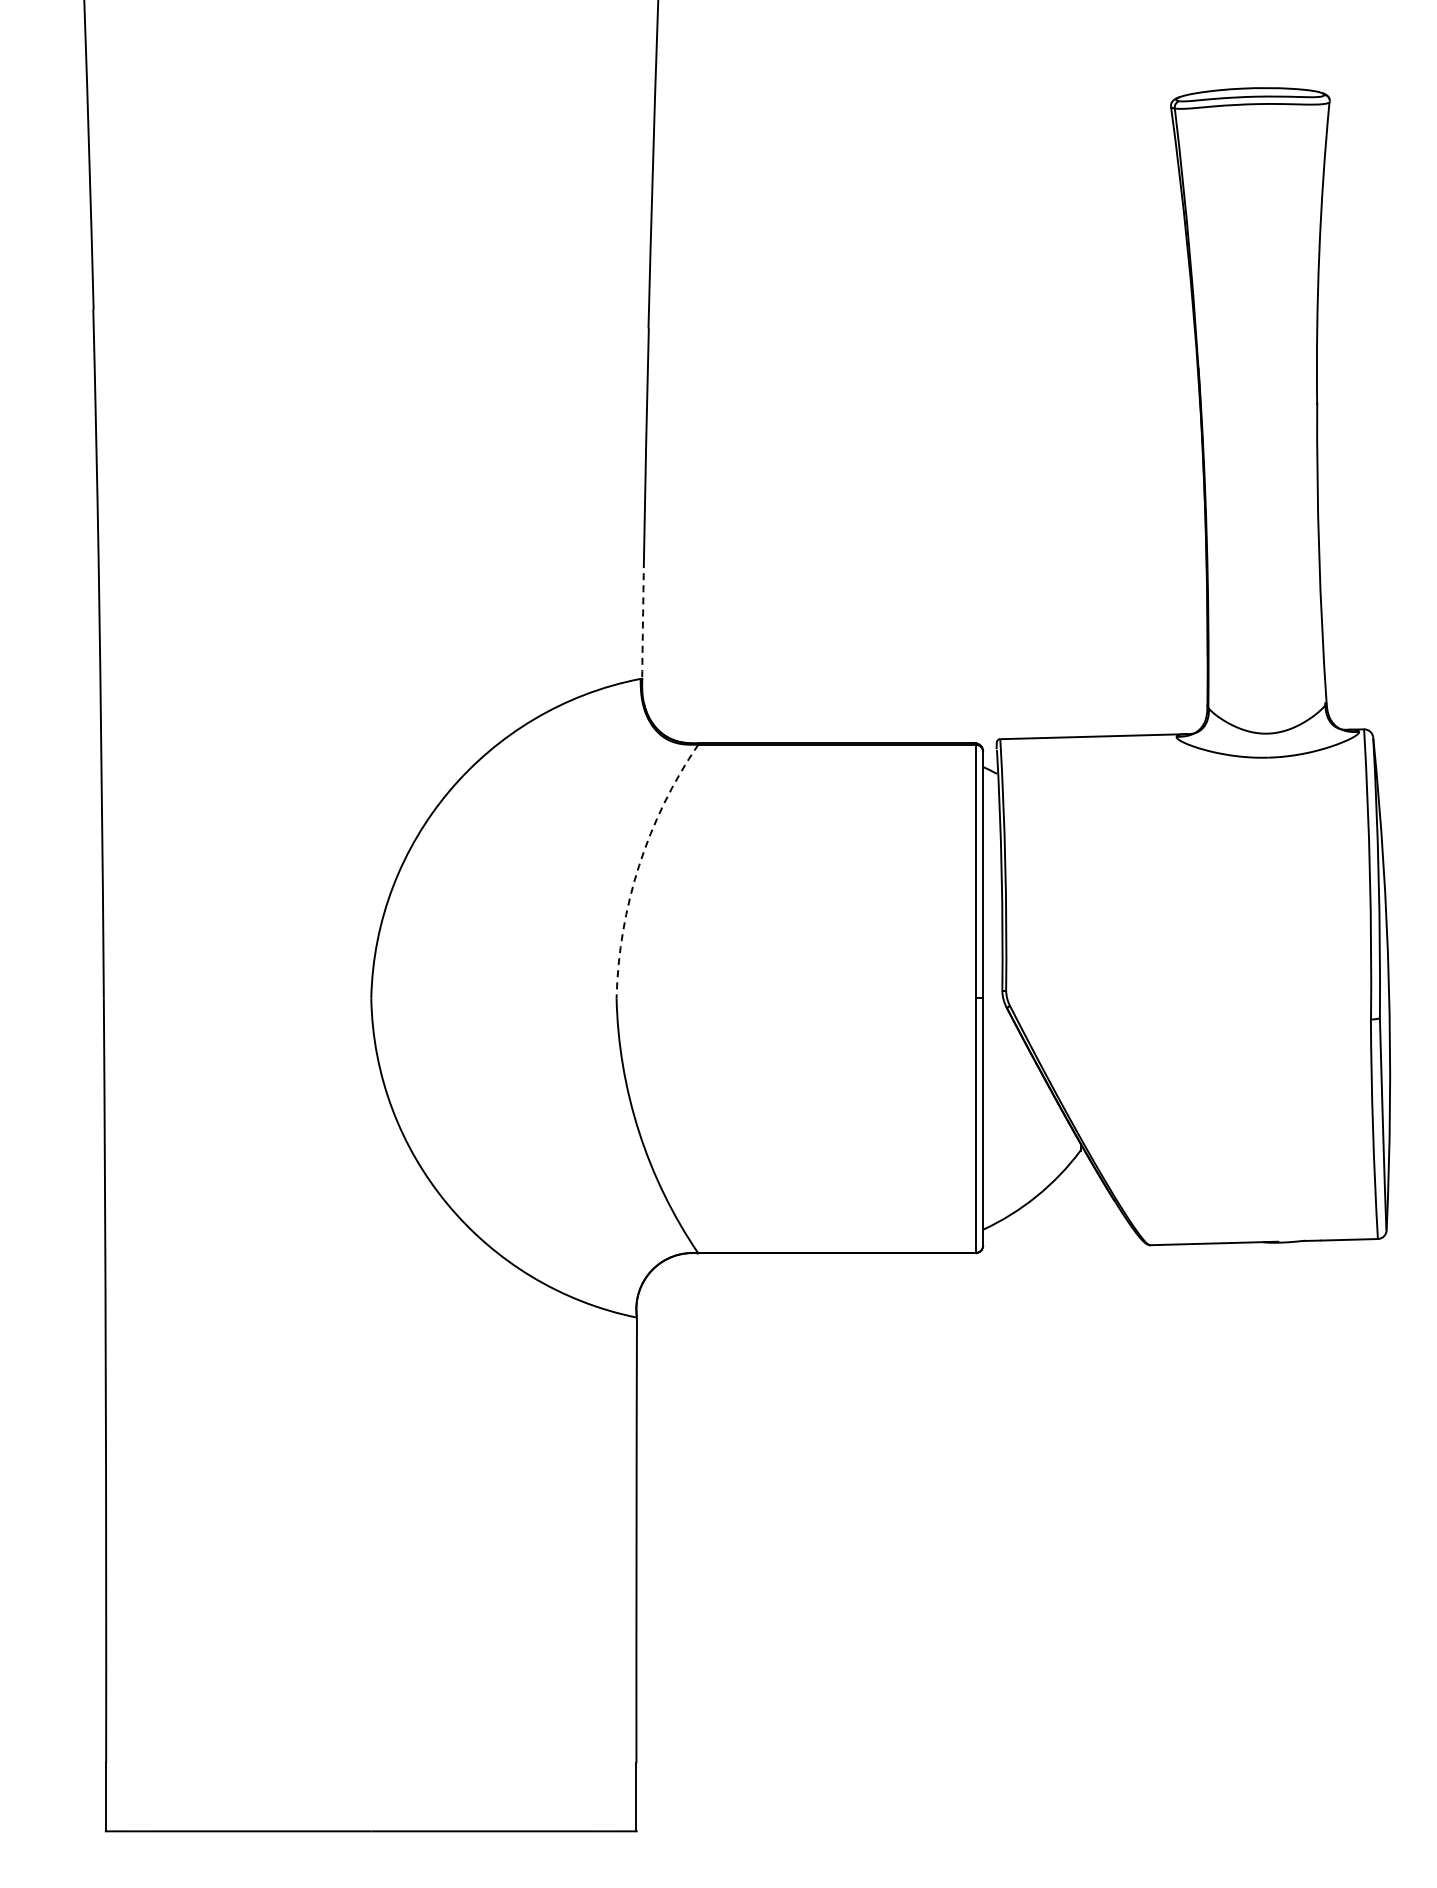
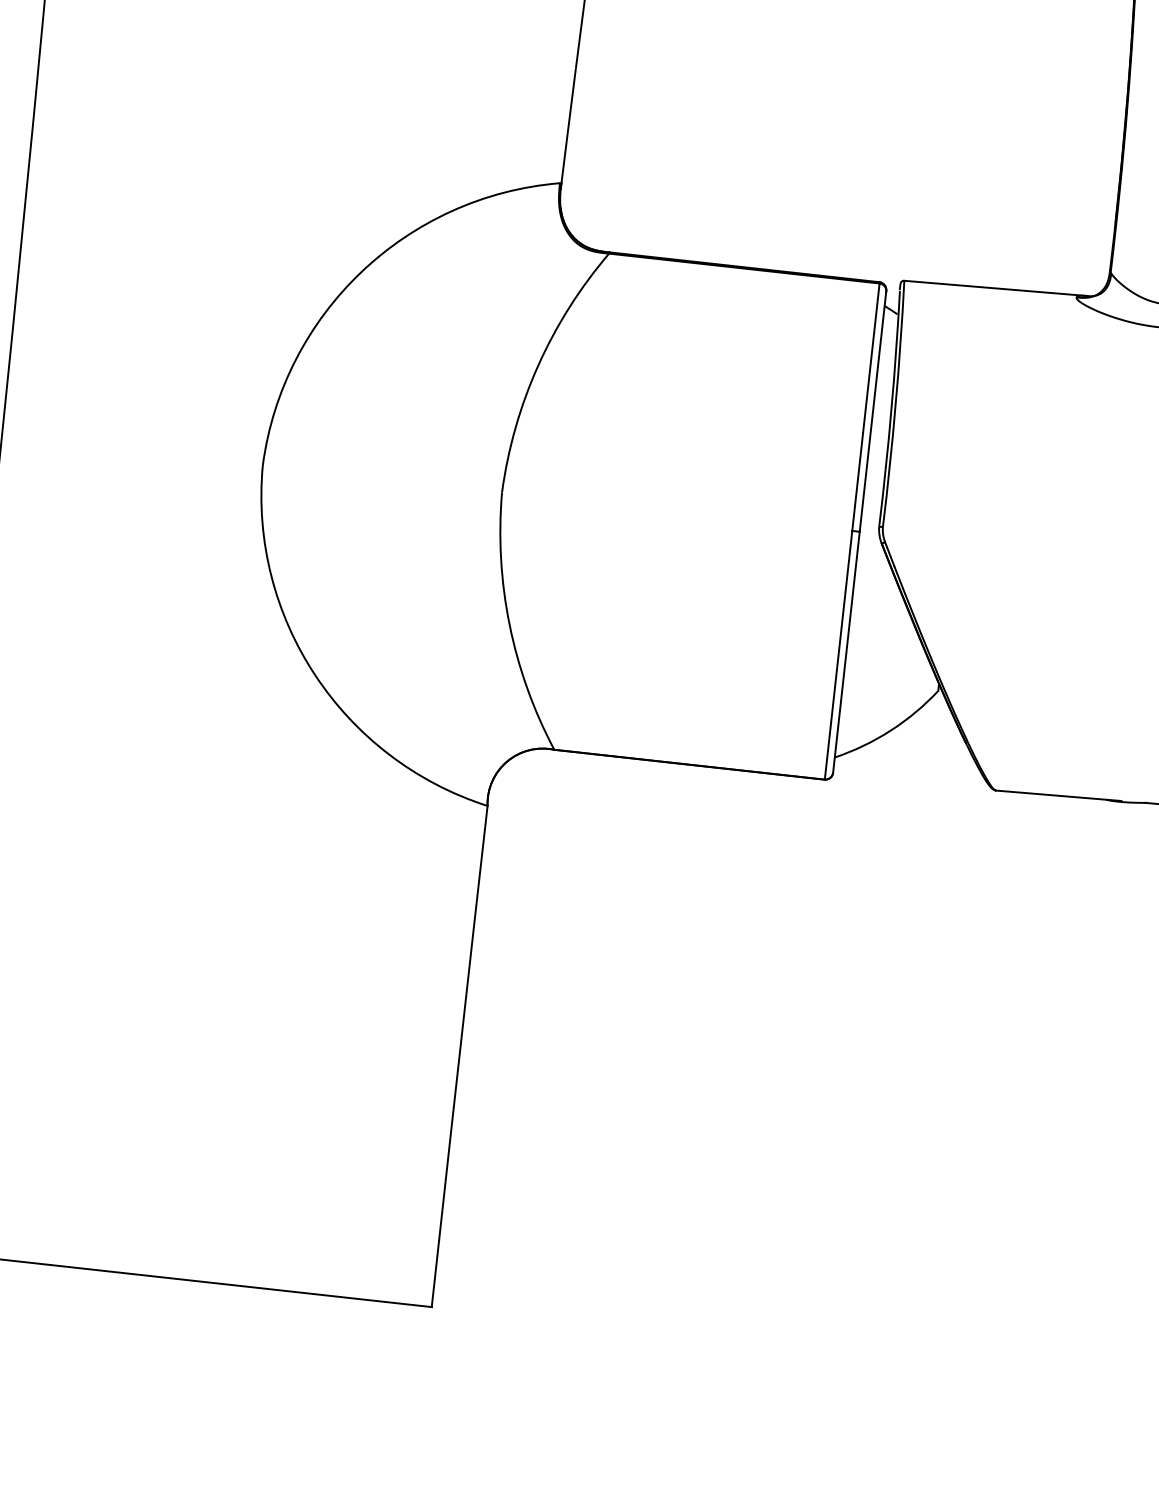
arc: (643, 619) -> (569, 125), dashed -> solid
arc: (639, 865) -> (538, 365), dashed -> solid

